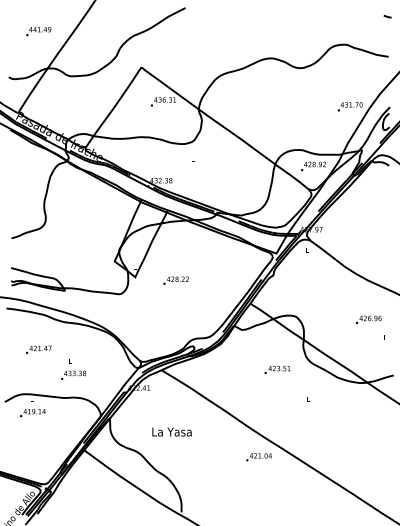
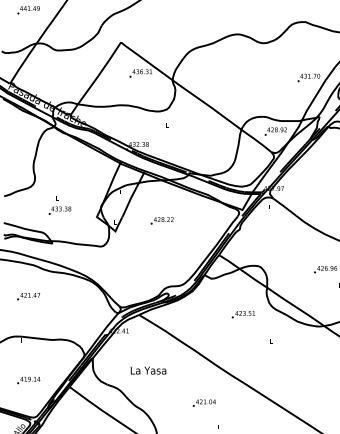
text: (175, 280) -> (161, 220), moved
text: (73, 369) -> (59, 205), moved
text: (32, 413) -> (28, 380), moved
text: (258, 457) -> (203, 403), moved

